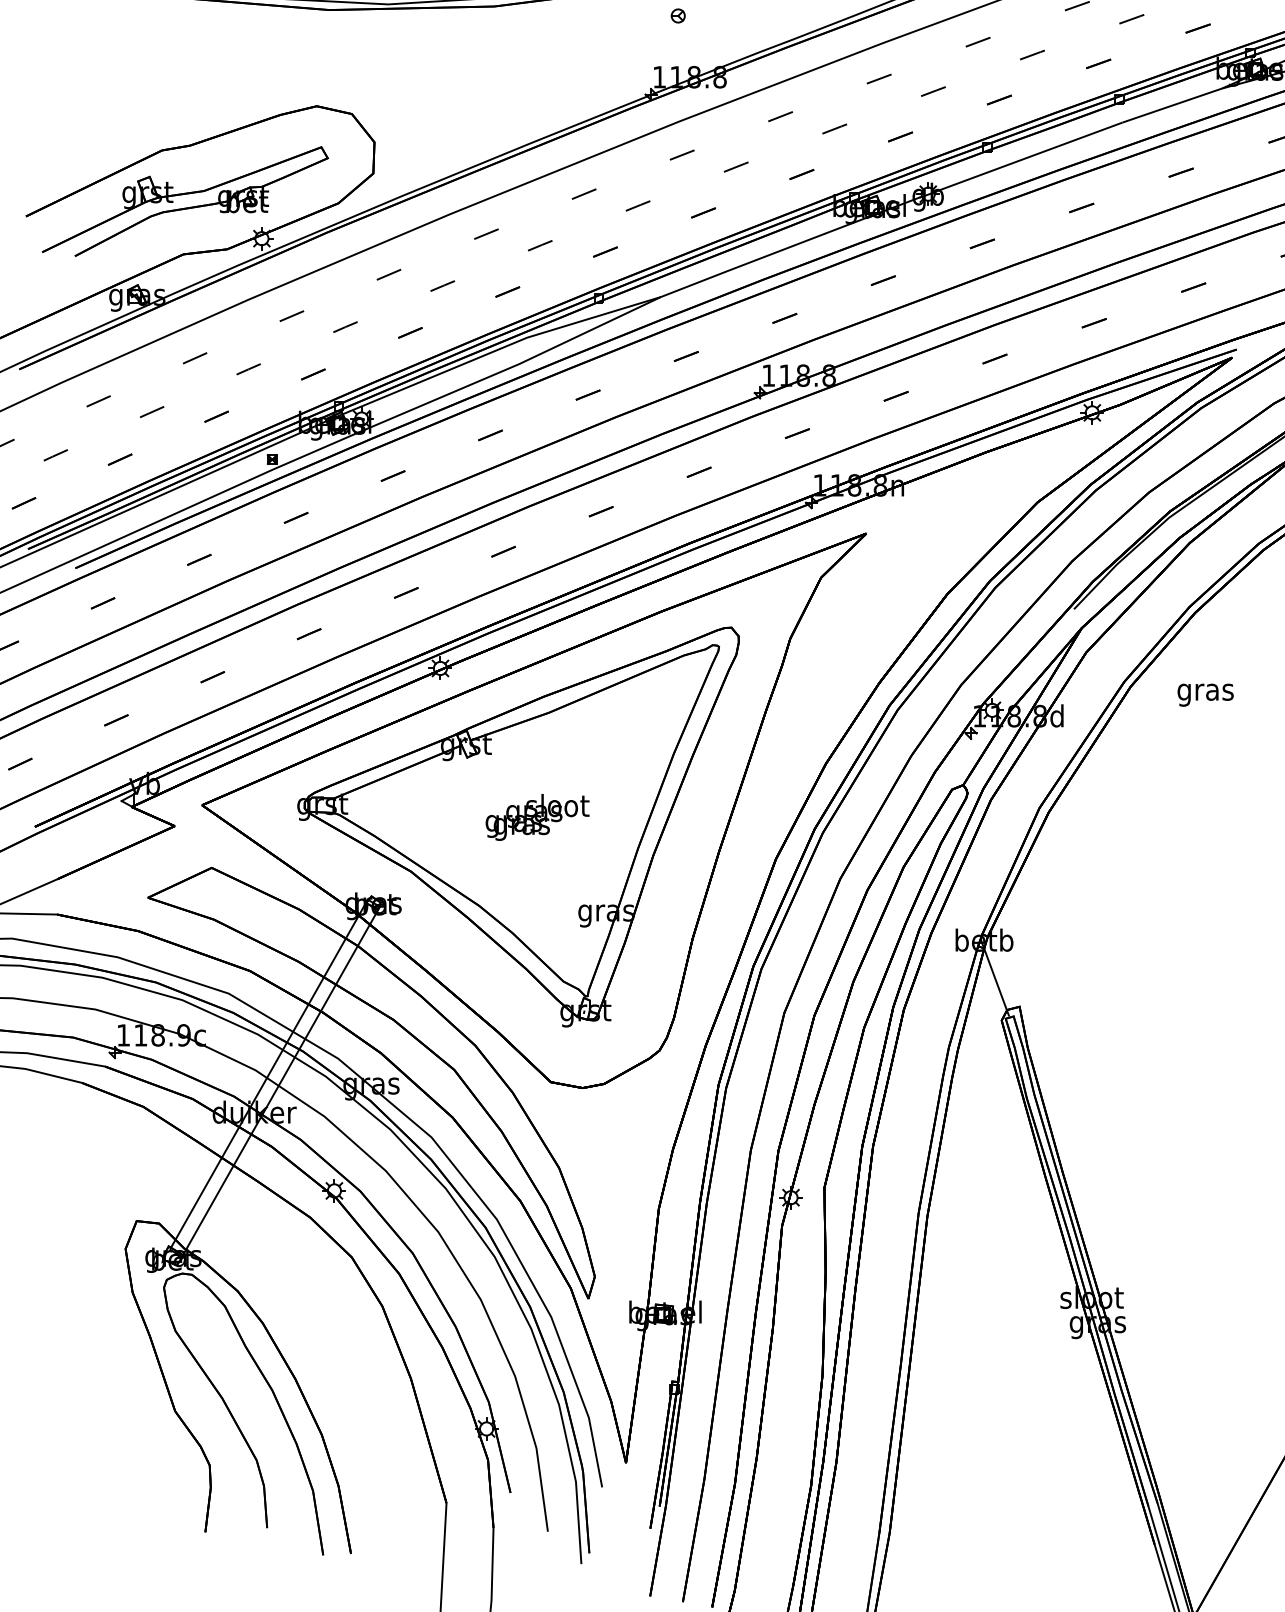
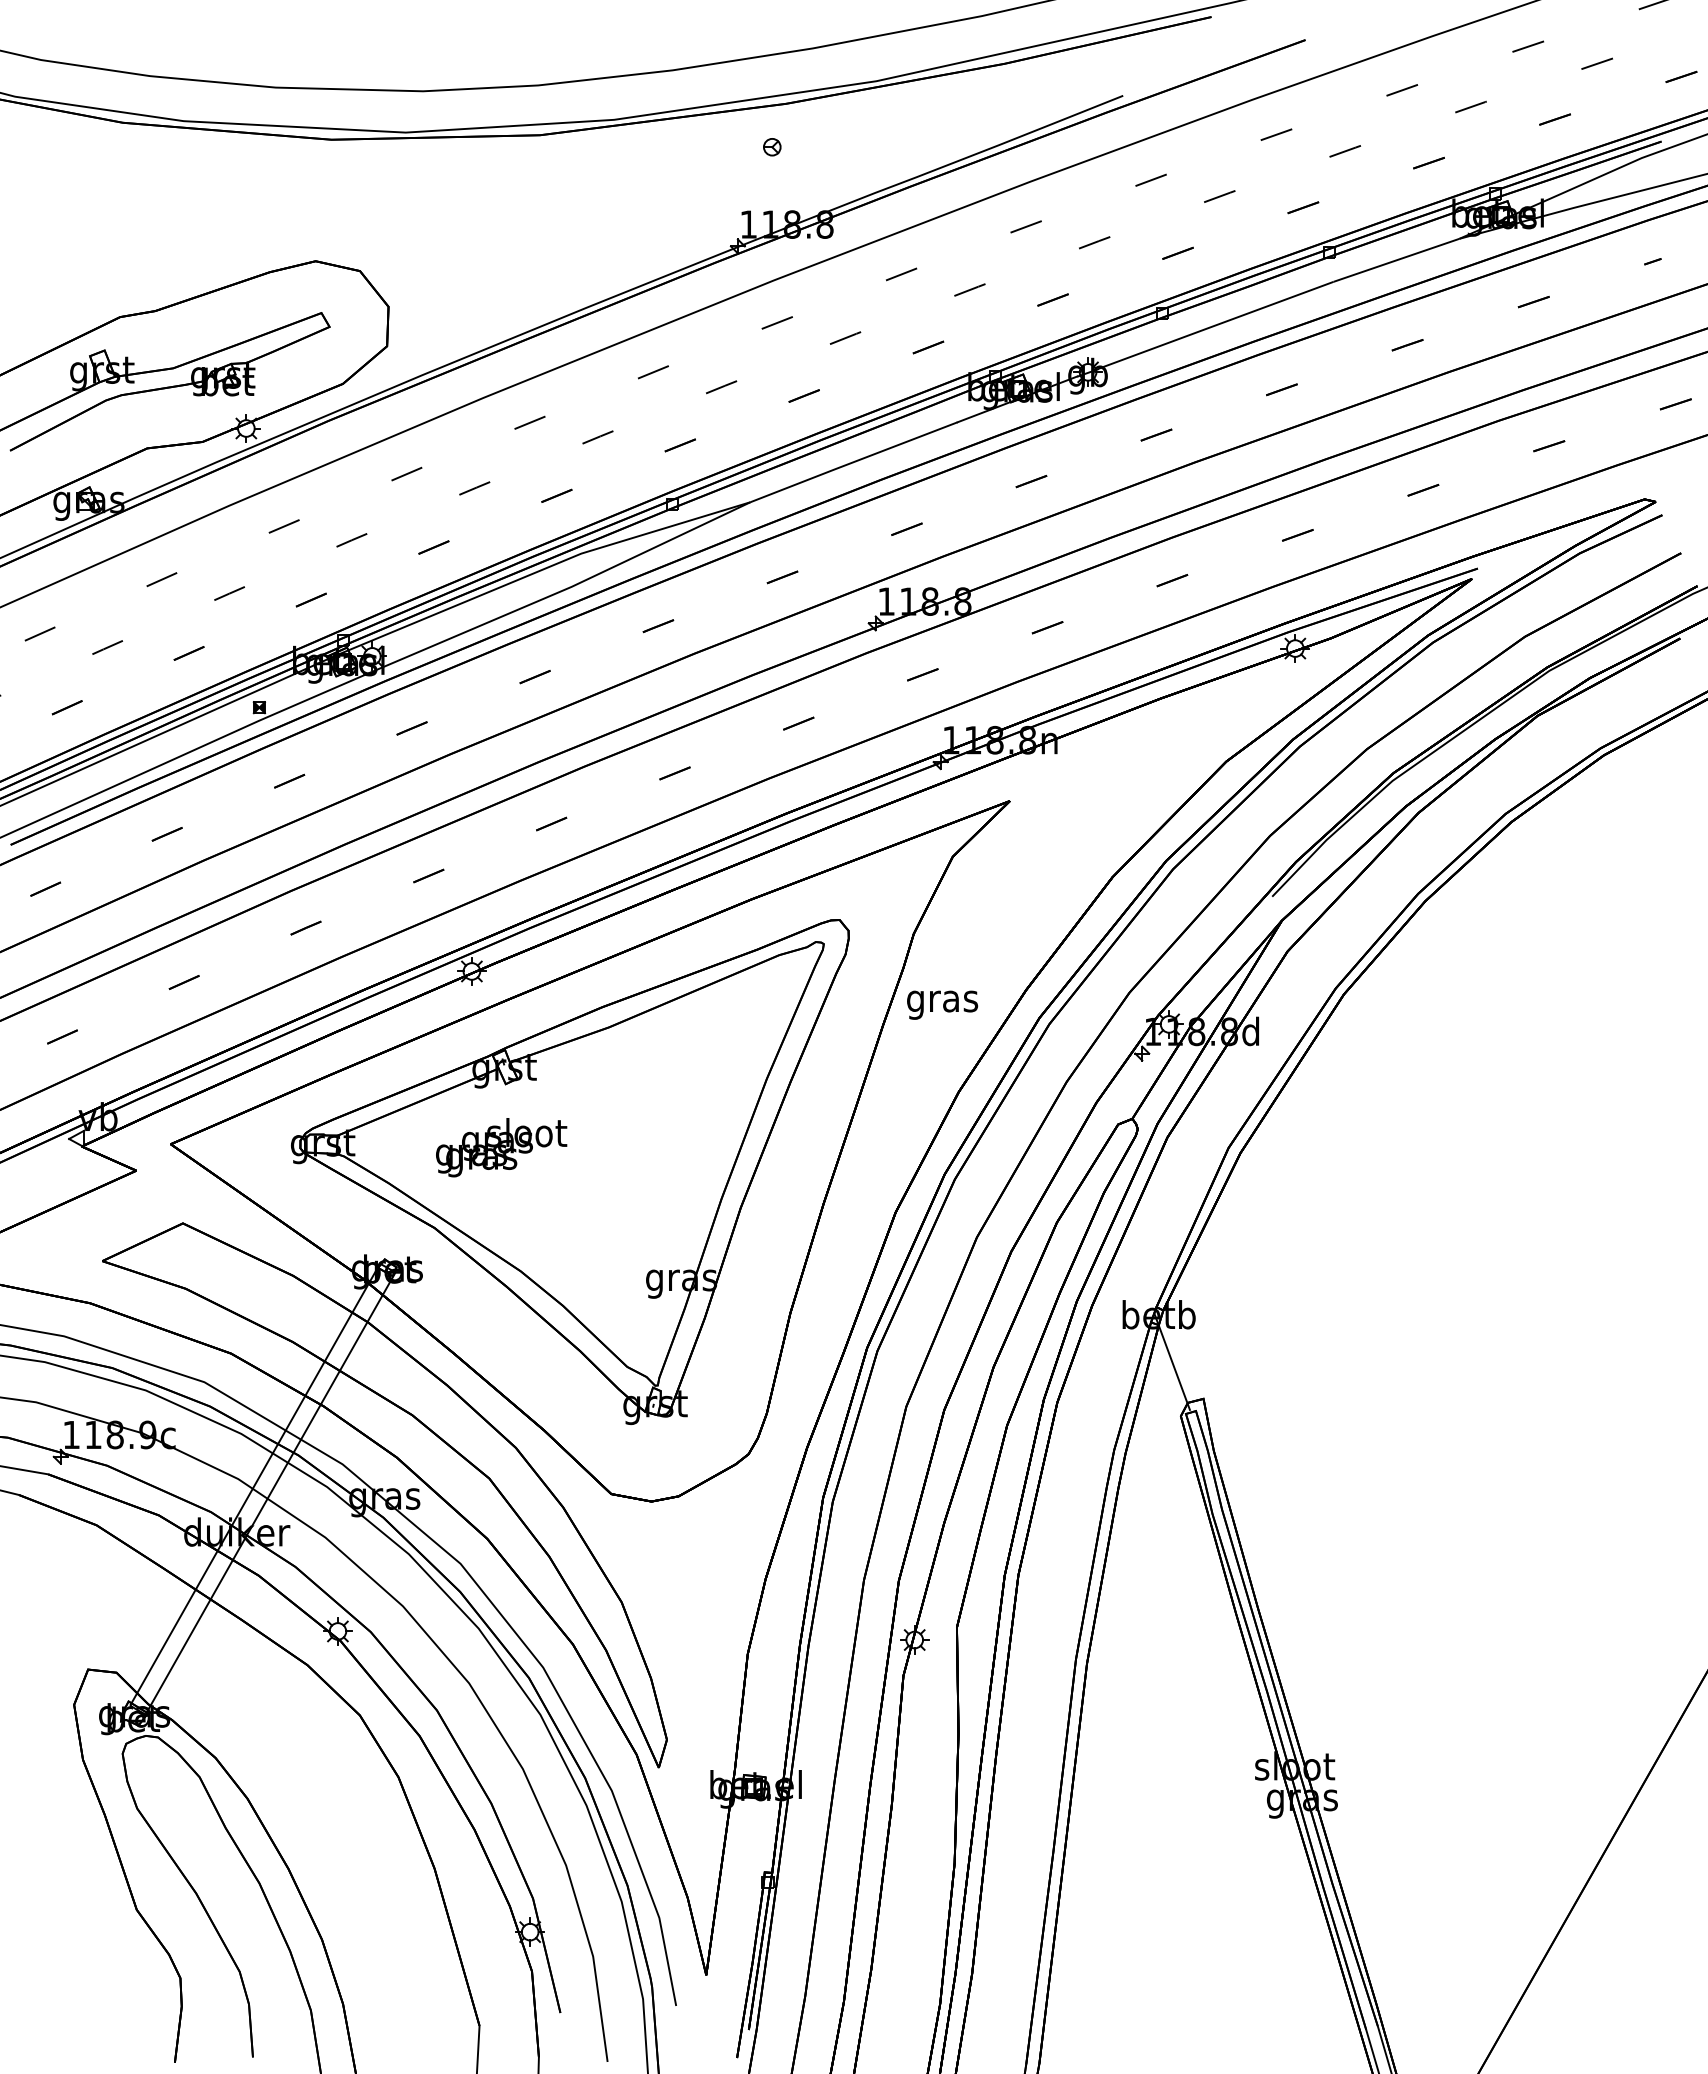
text: (1205, 694) -> (942, 1004), moved
text: (537, 817) -> (501, 1147), moved

